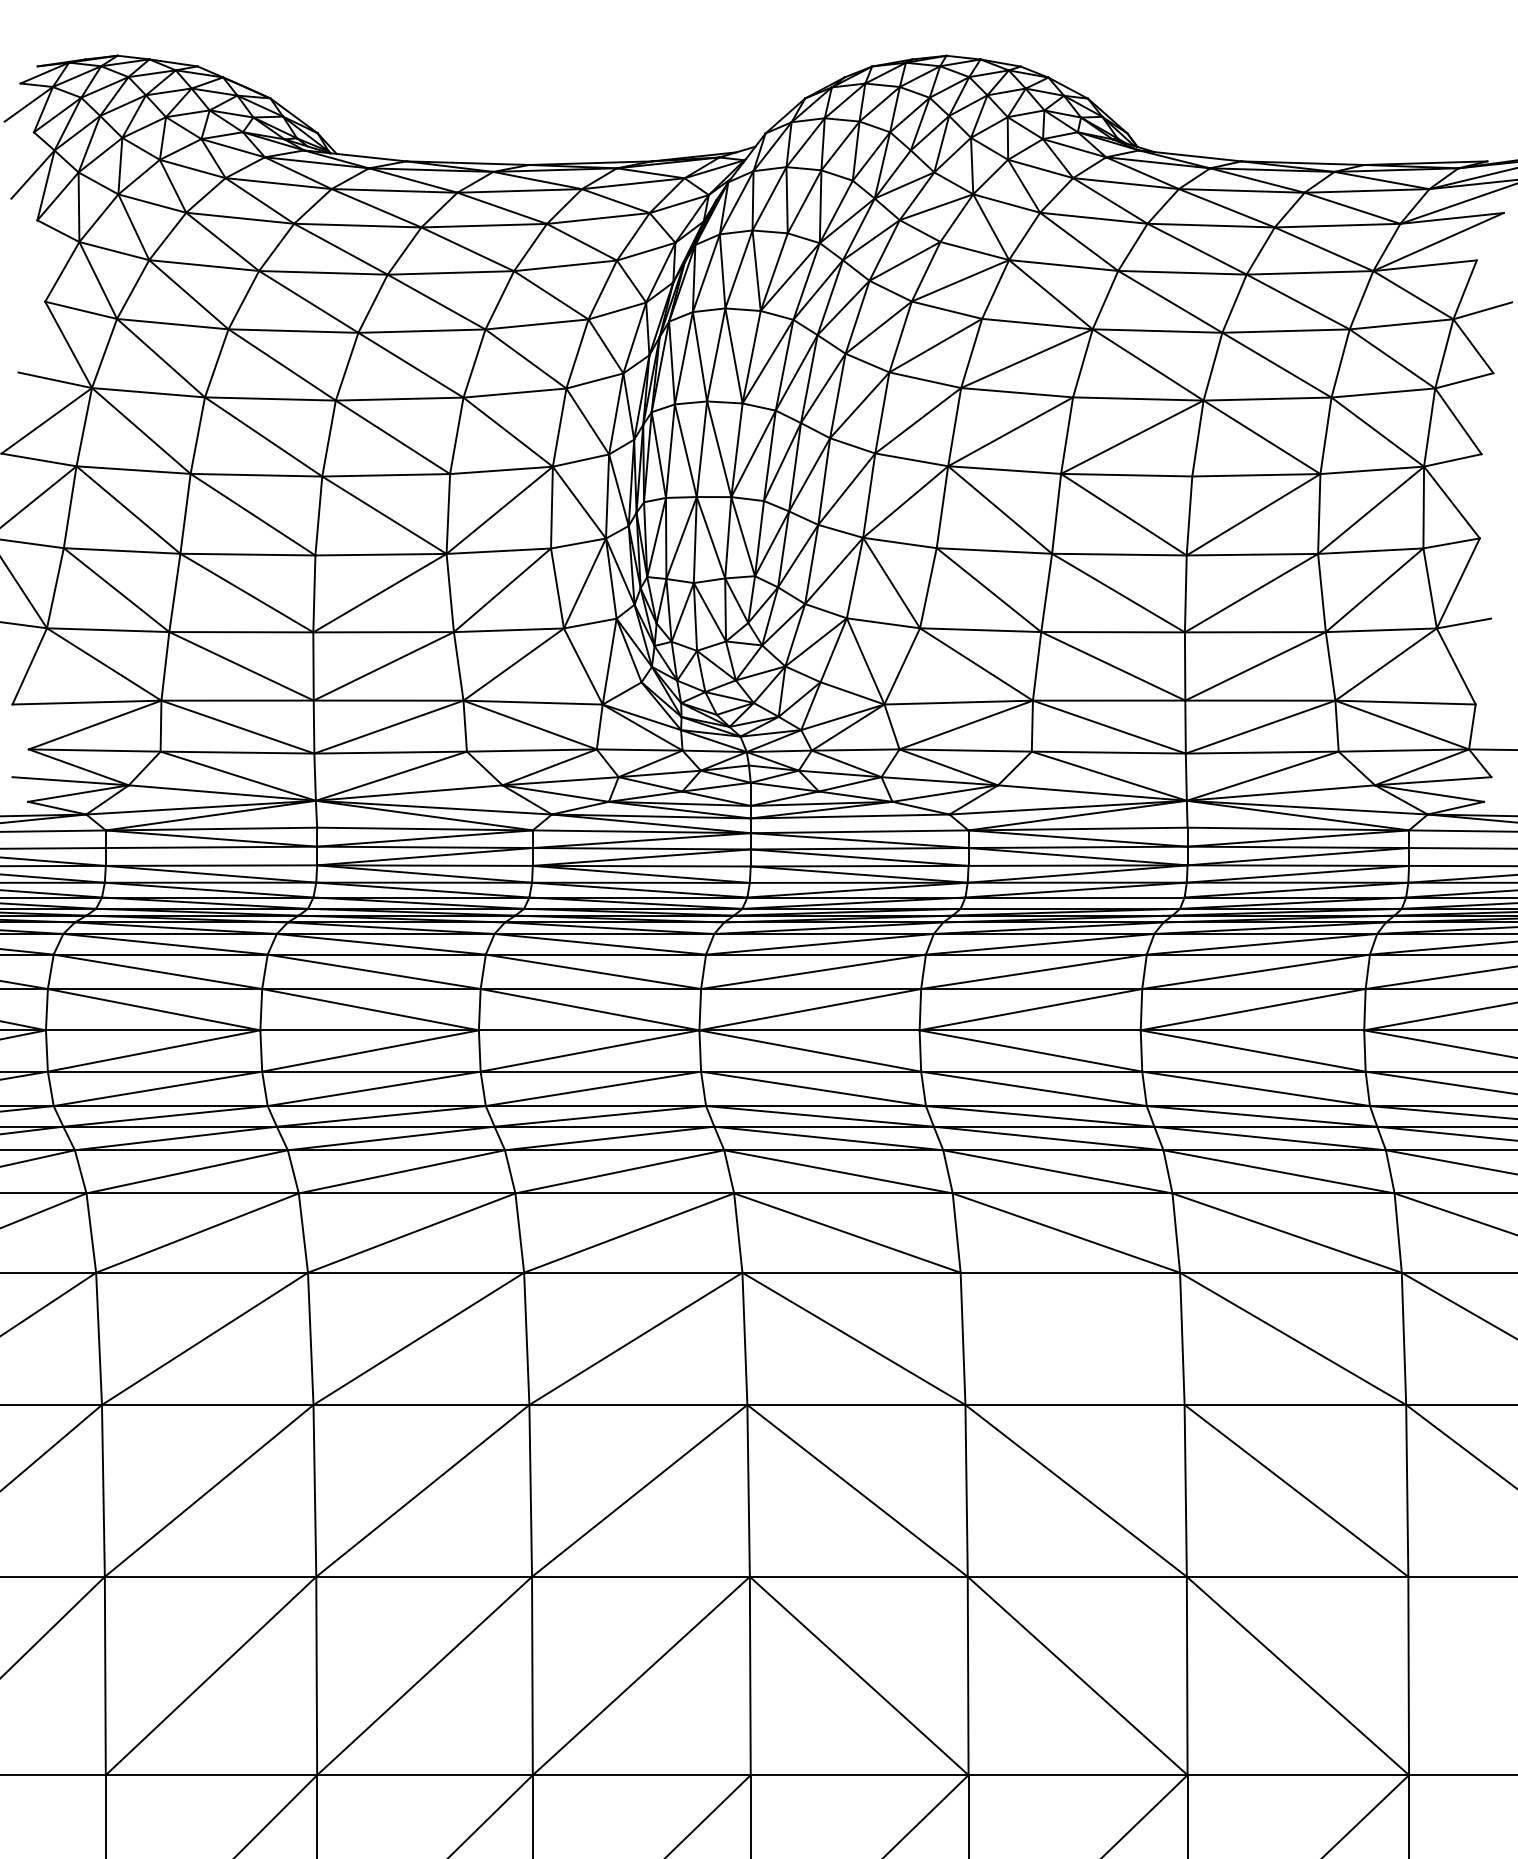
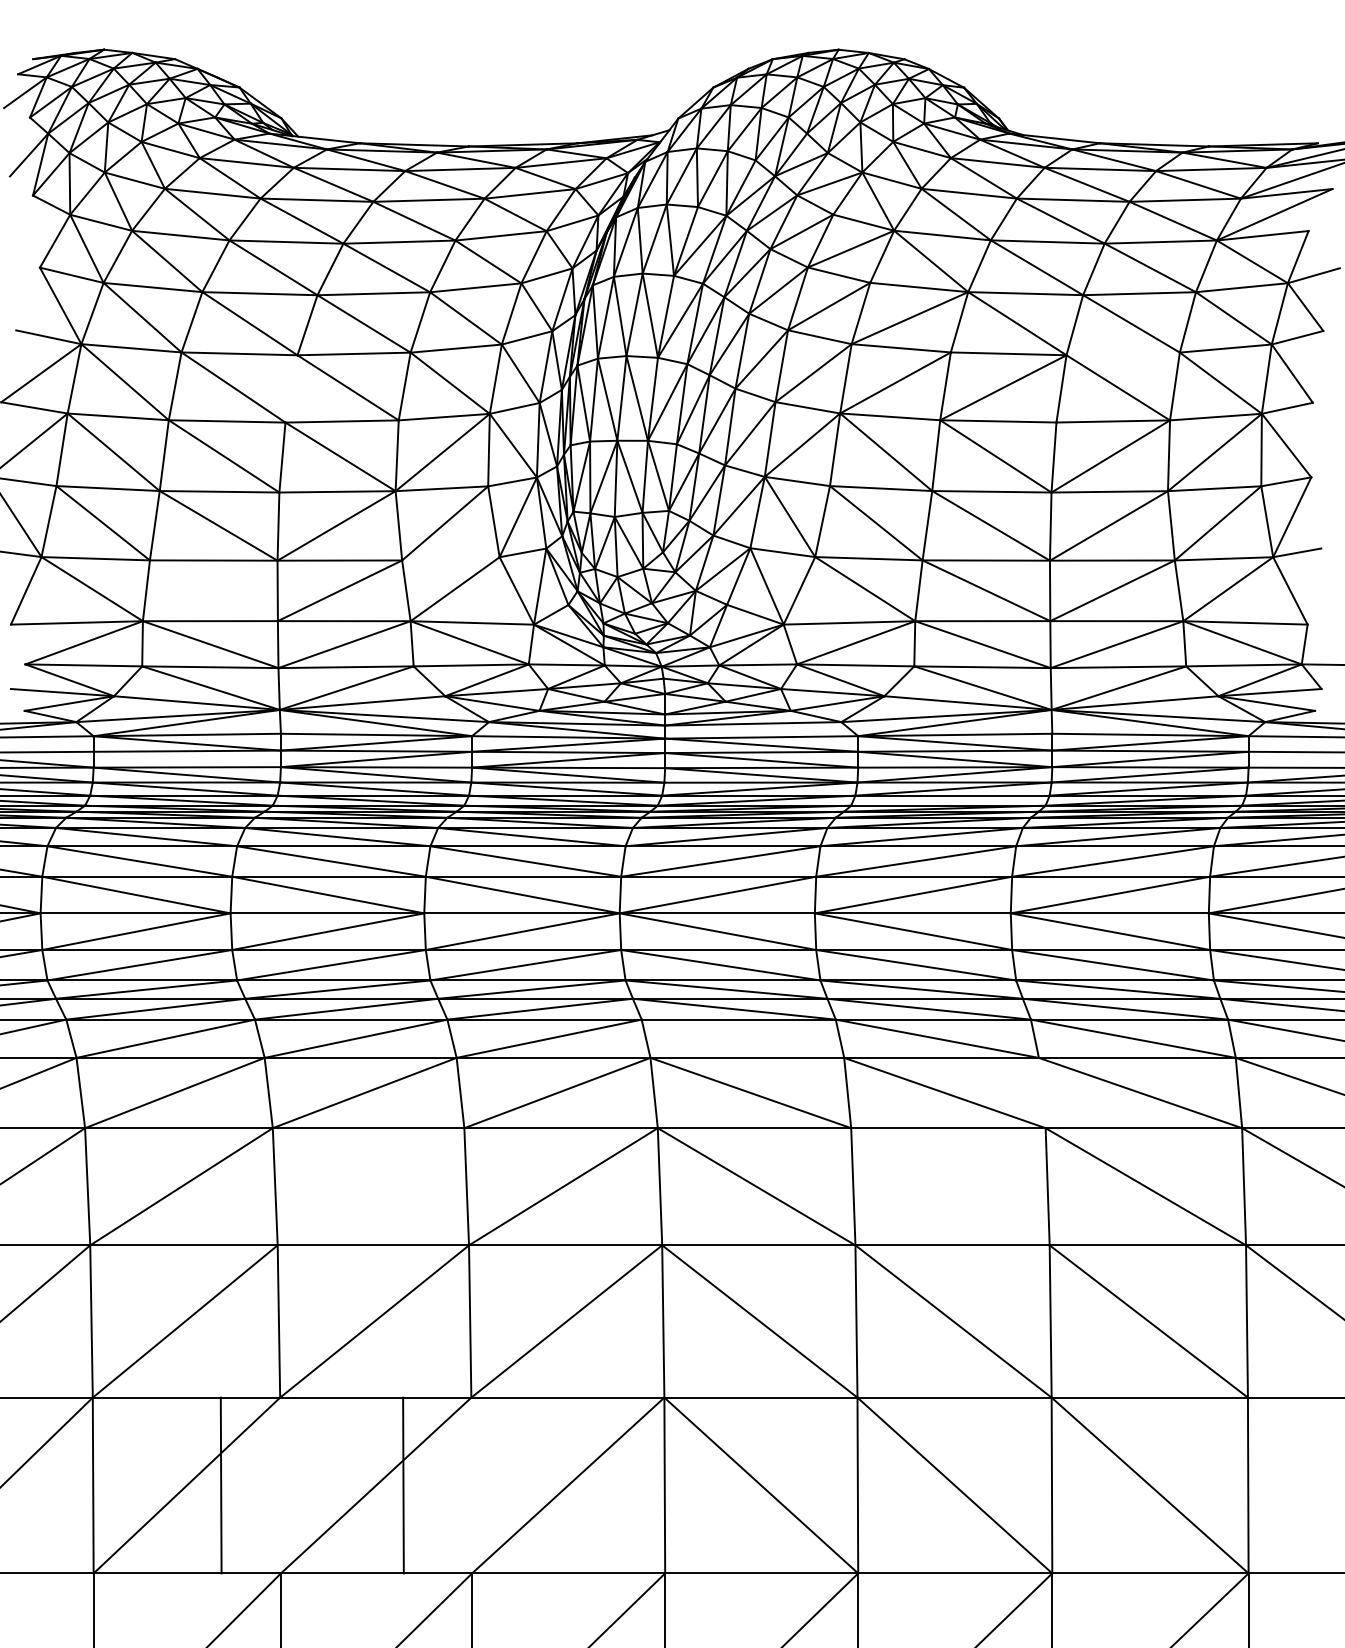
line: (1267, 398) -> (1123, 353), removed
line: (328, 438) -> (290, 388), removed
line: (508, 630) -> (450, 559), removed
line: (241, 666) -> (213, 590), removed
line: (838, 1171) -> (742, 1038), removed
line: (1176, 1232) -> (1042, 1092), removed
line: (418, 1338) -> (370, 1186), removed
line: (316, 1675) -> (220, 1485), moved
line: (532, 1675) -> (403, 1485), moved

